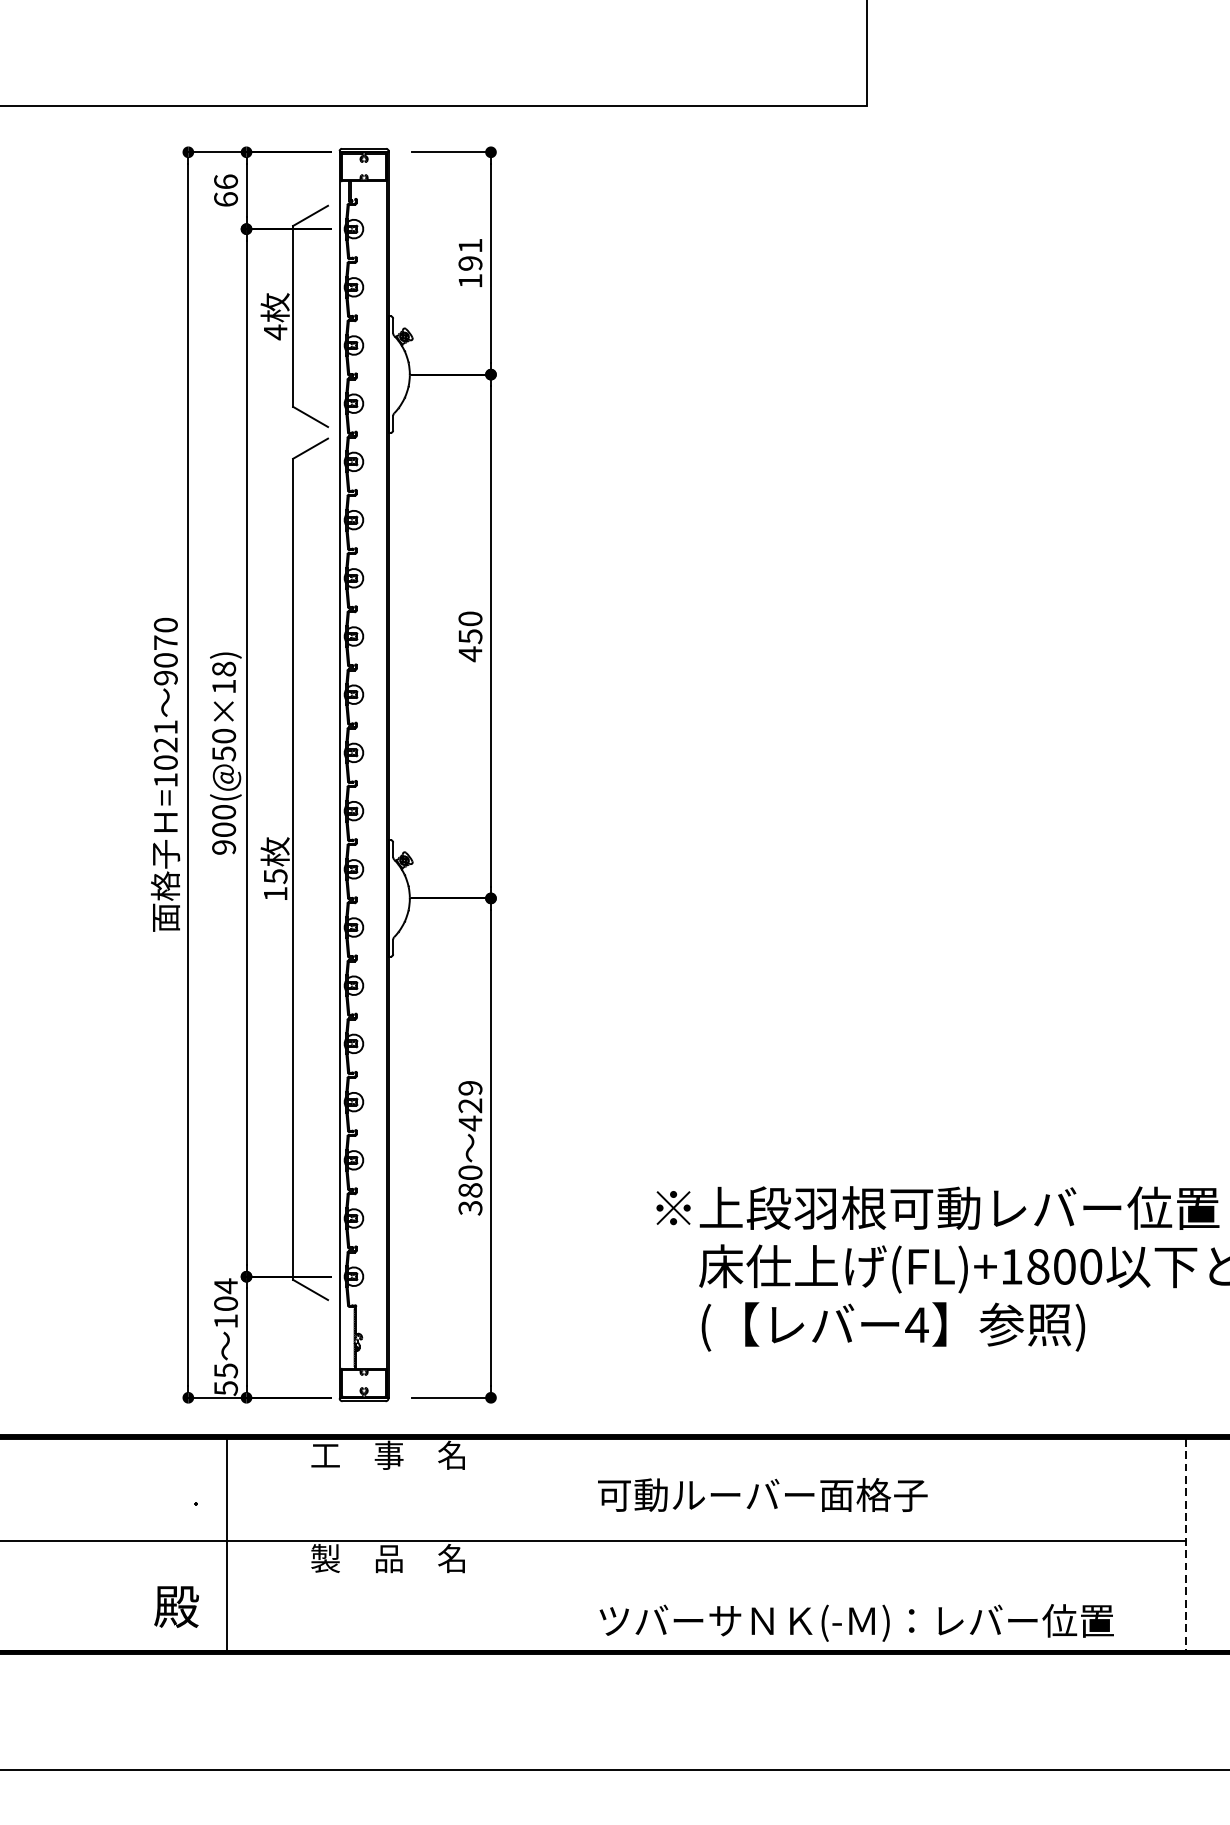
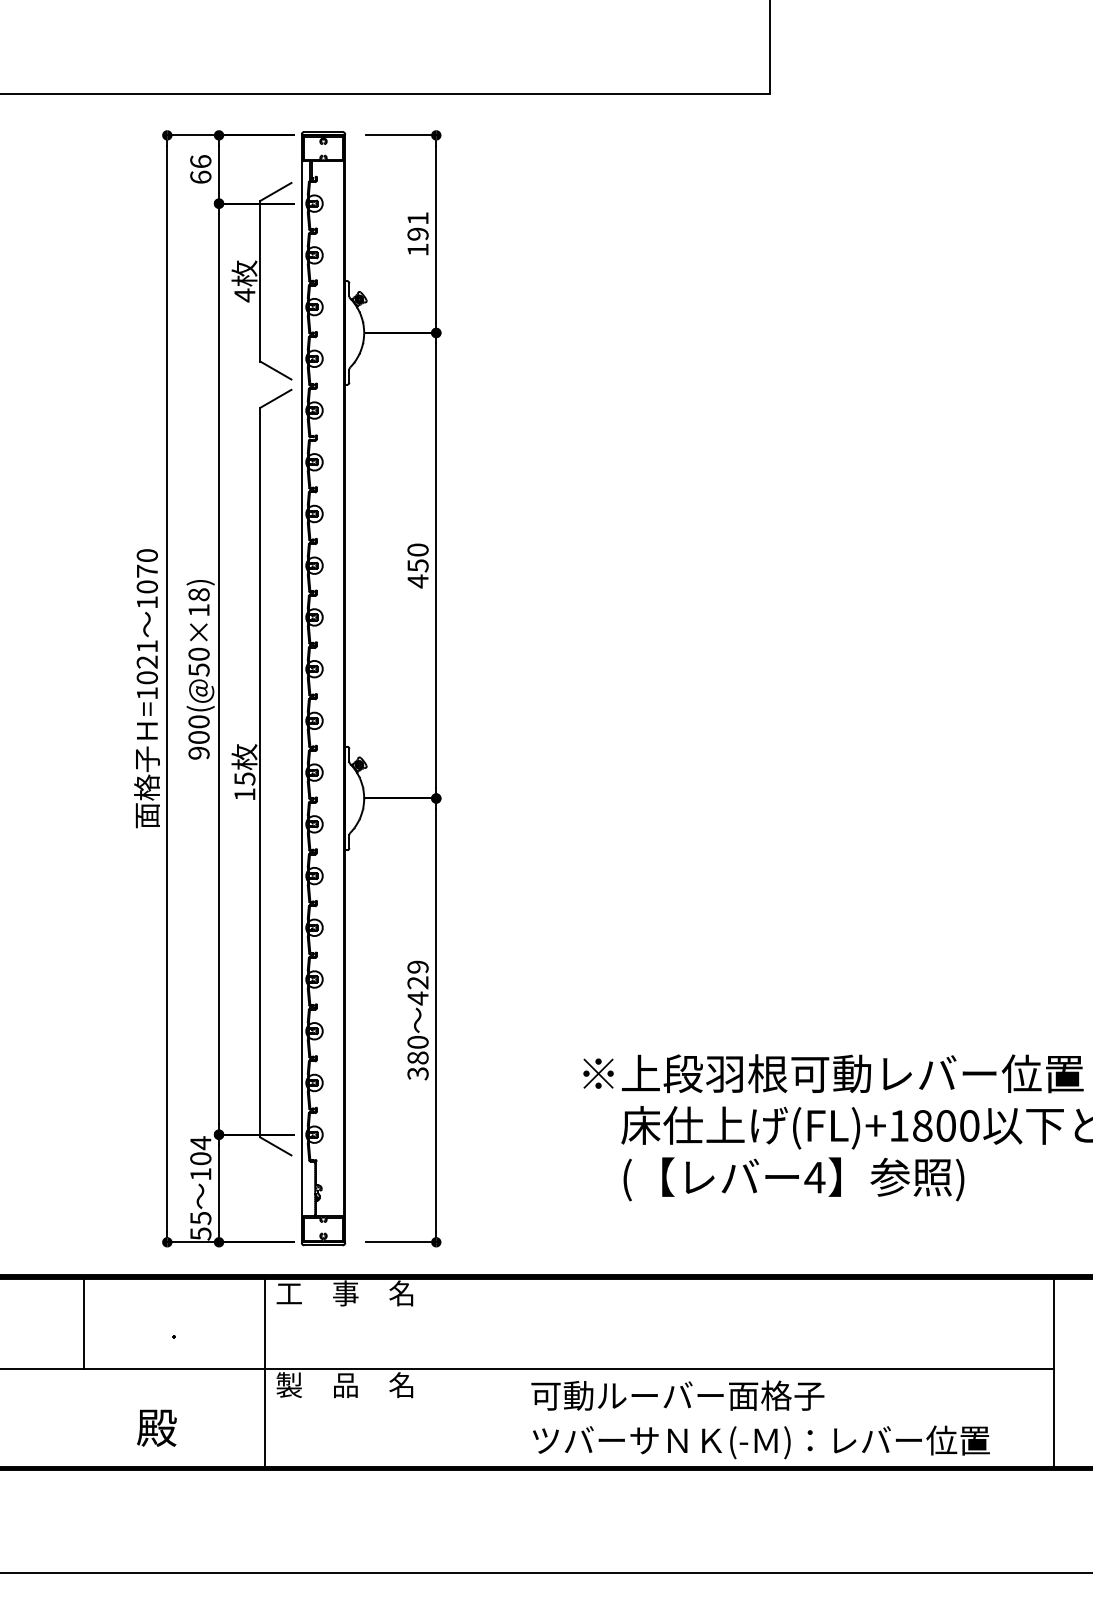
text: (164, 677) -> (146, 602), 9070 -> 1070
line: (94, 1489) -> (83, 1323), added
text: (762, 1494) -> (677, 1395), moved
line: (226, 1544) -> (264, 1372), moved
line: (1186, 1545) -> (1054, 1373), dashed -> solid

